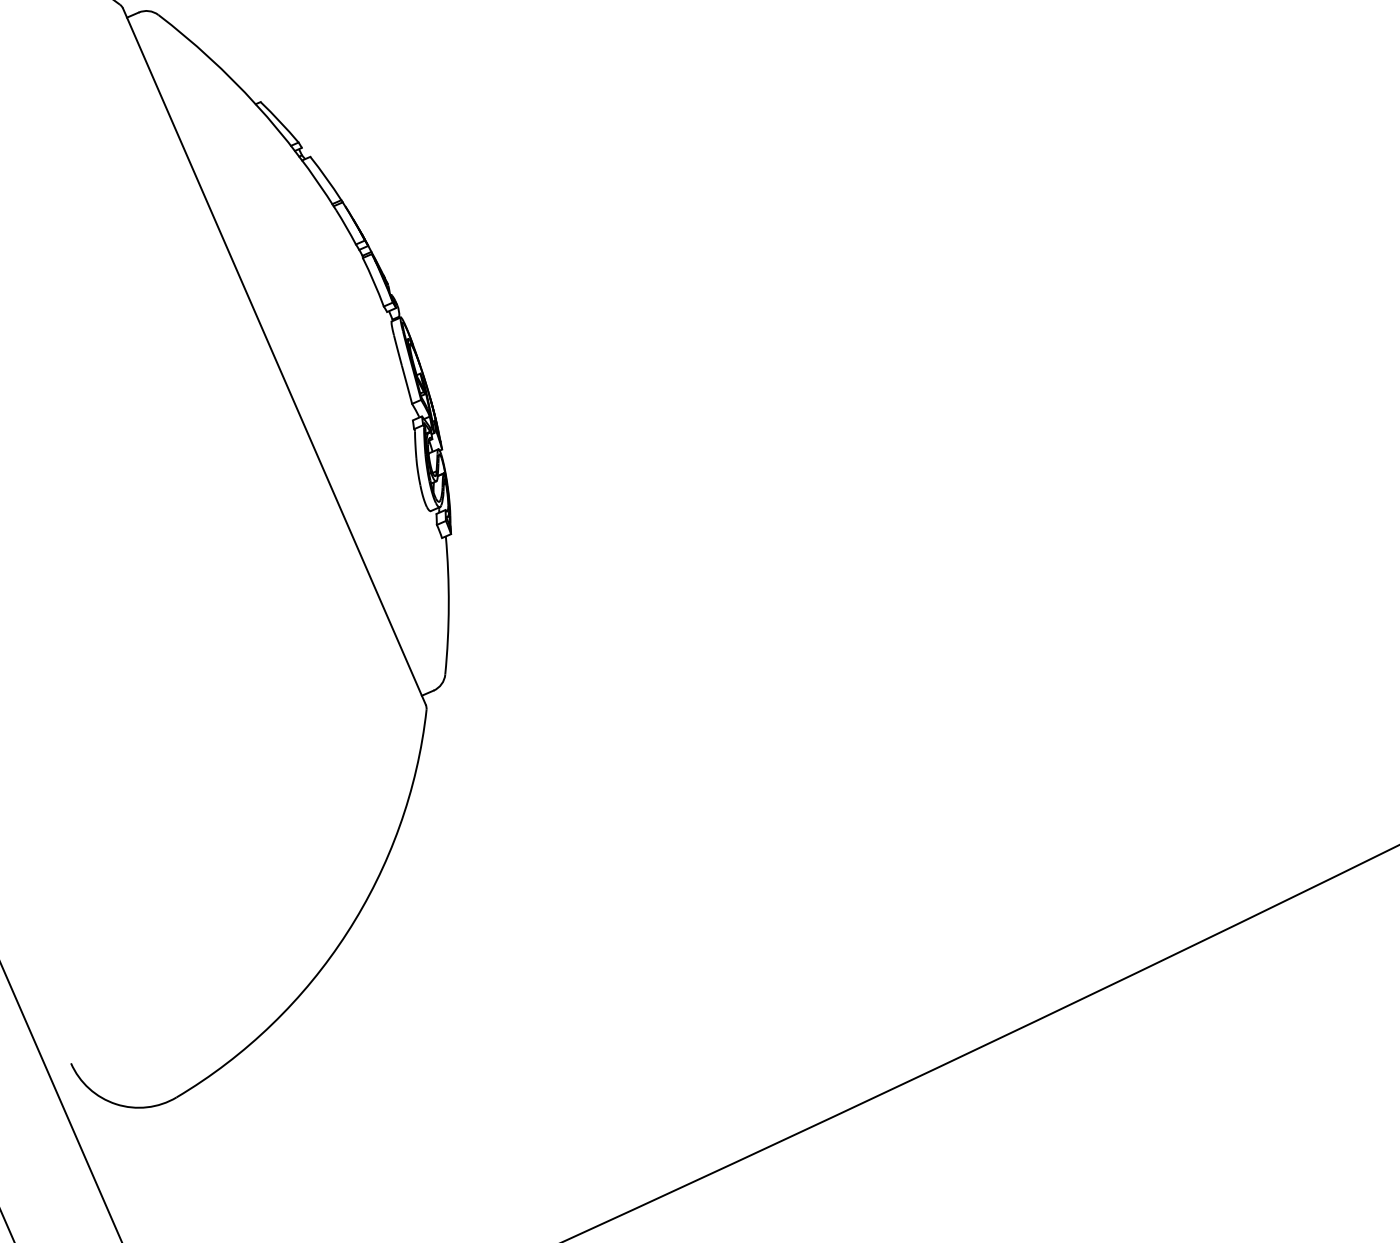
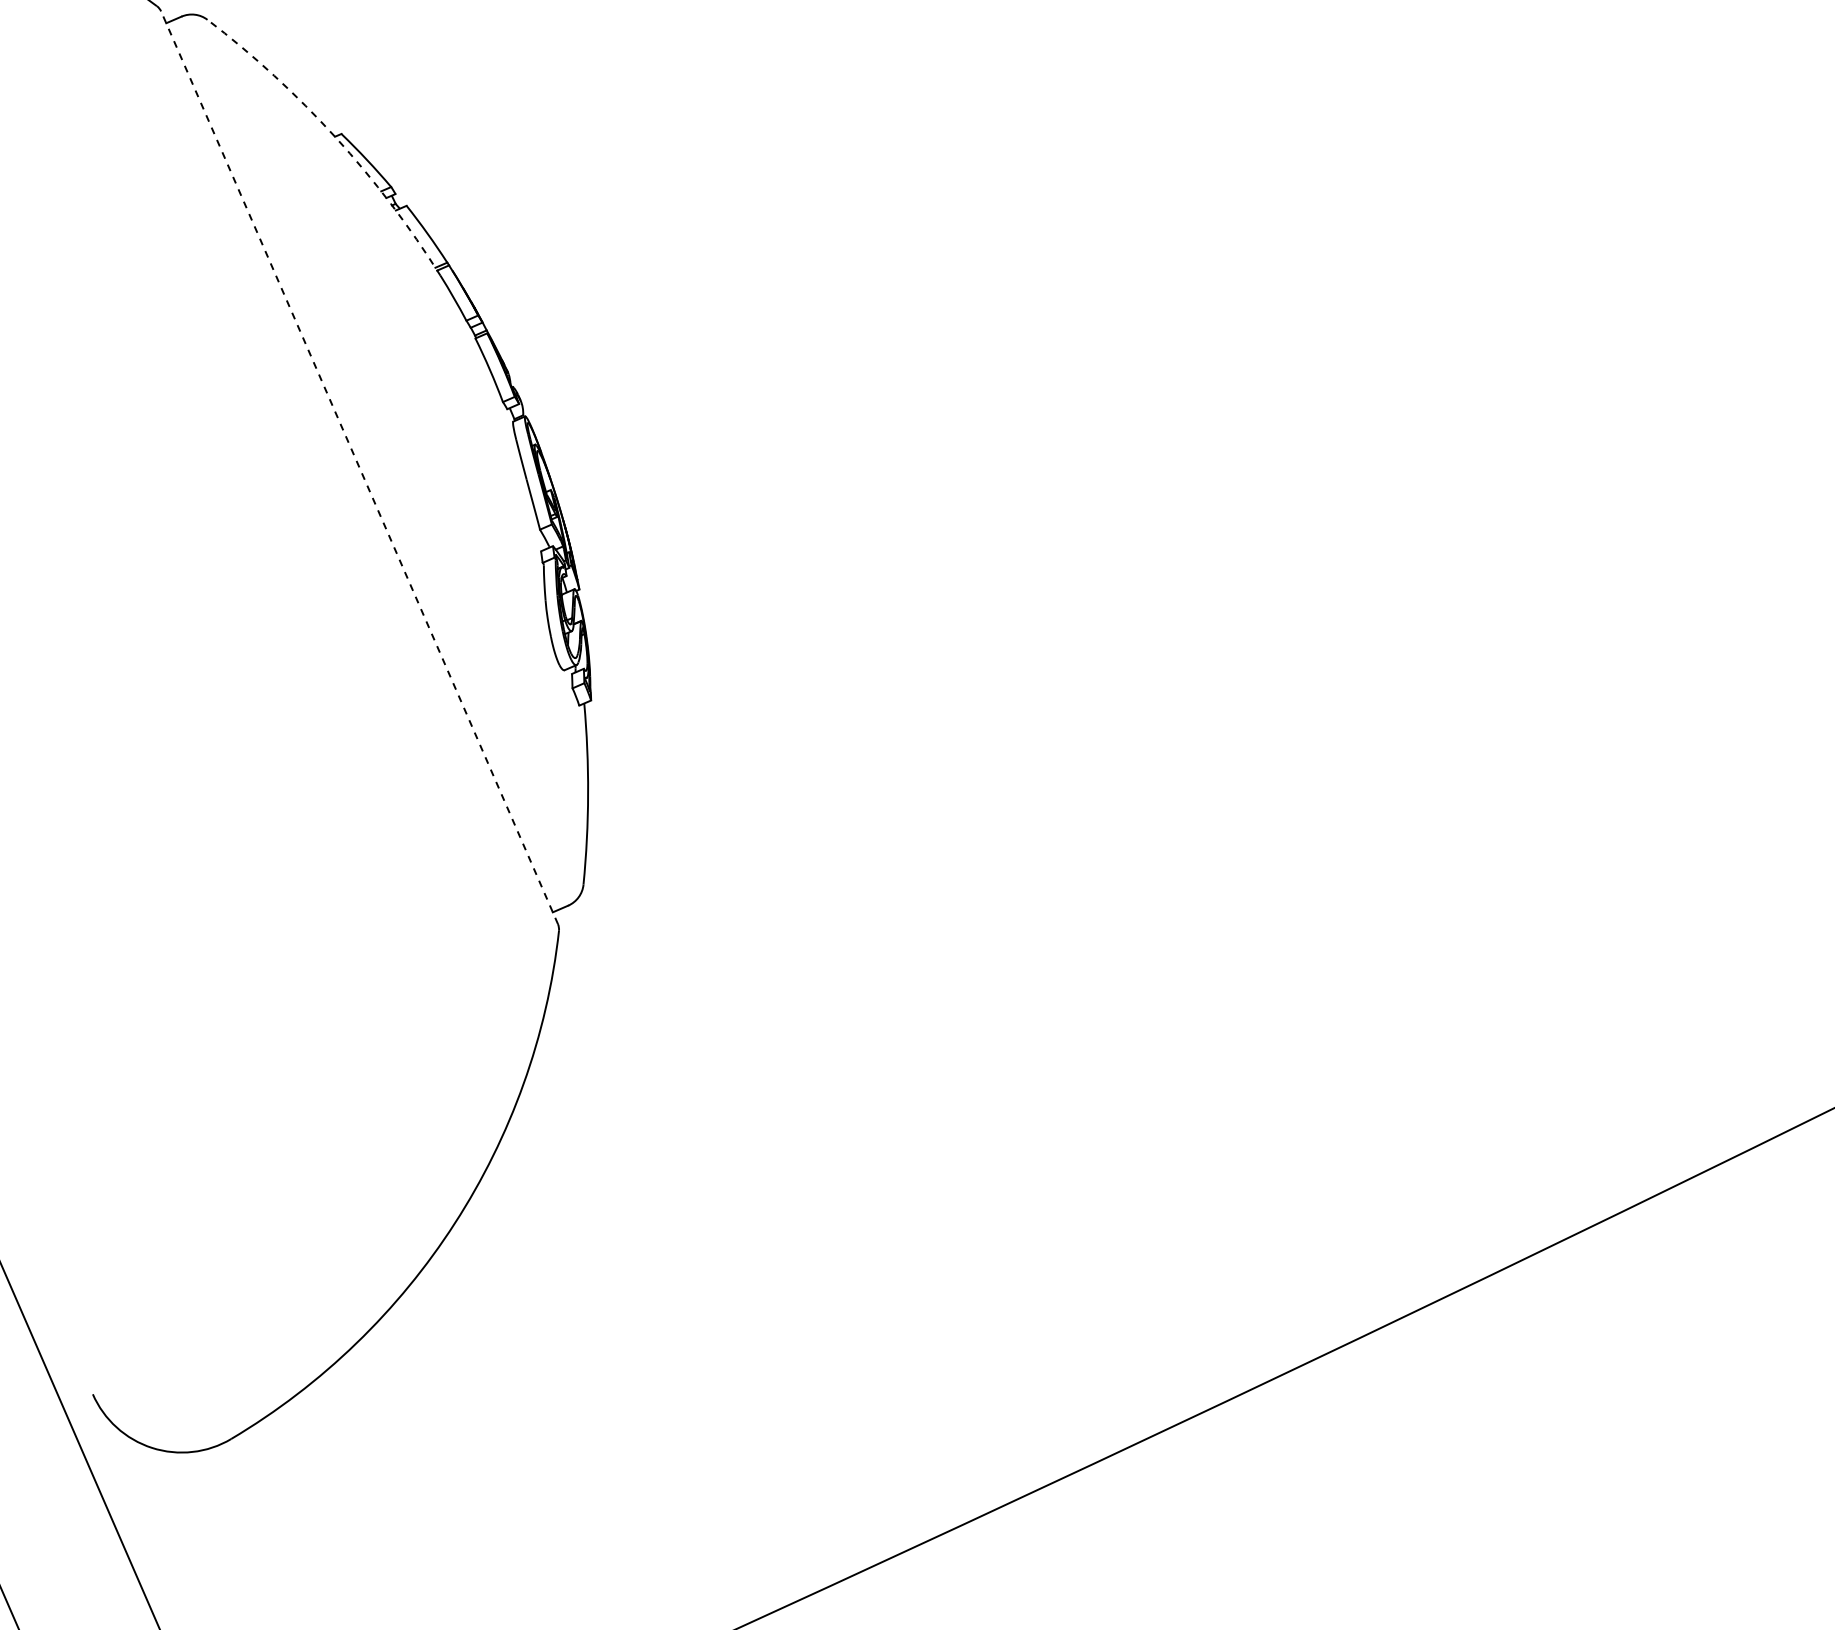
arc: (256, 104) -> (335, 137), solid -> dashed
line: (274, 356) -> (359, 467), solid -> dashed

